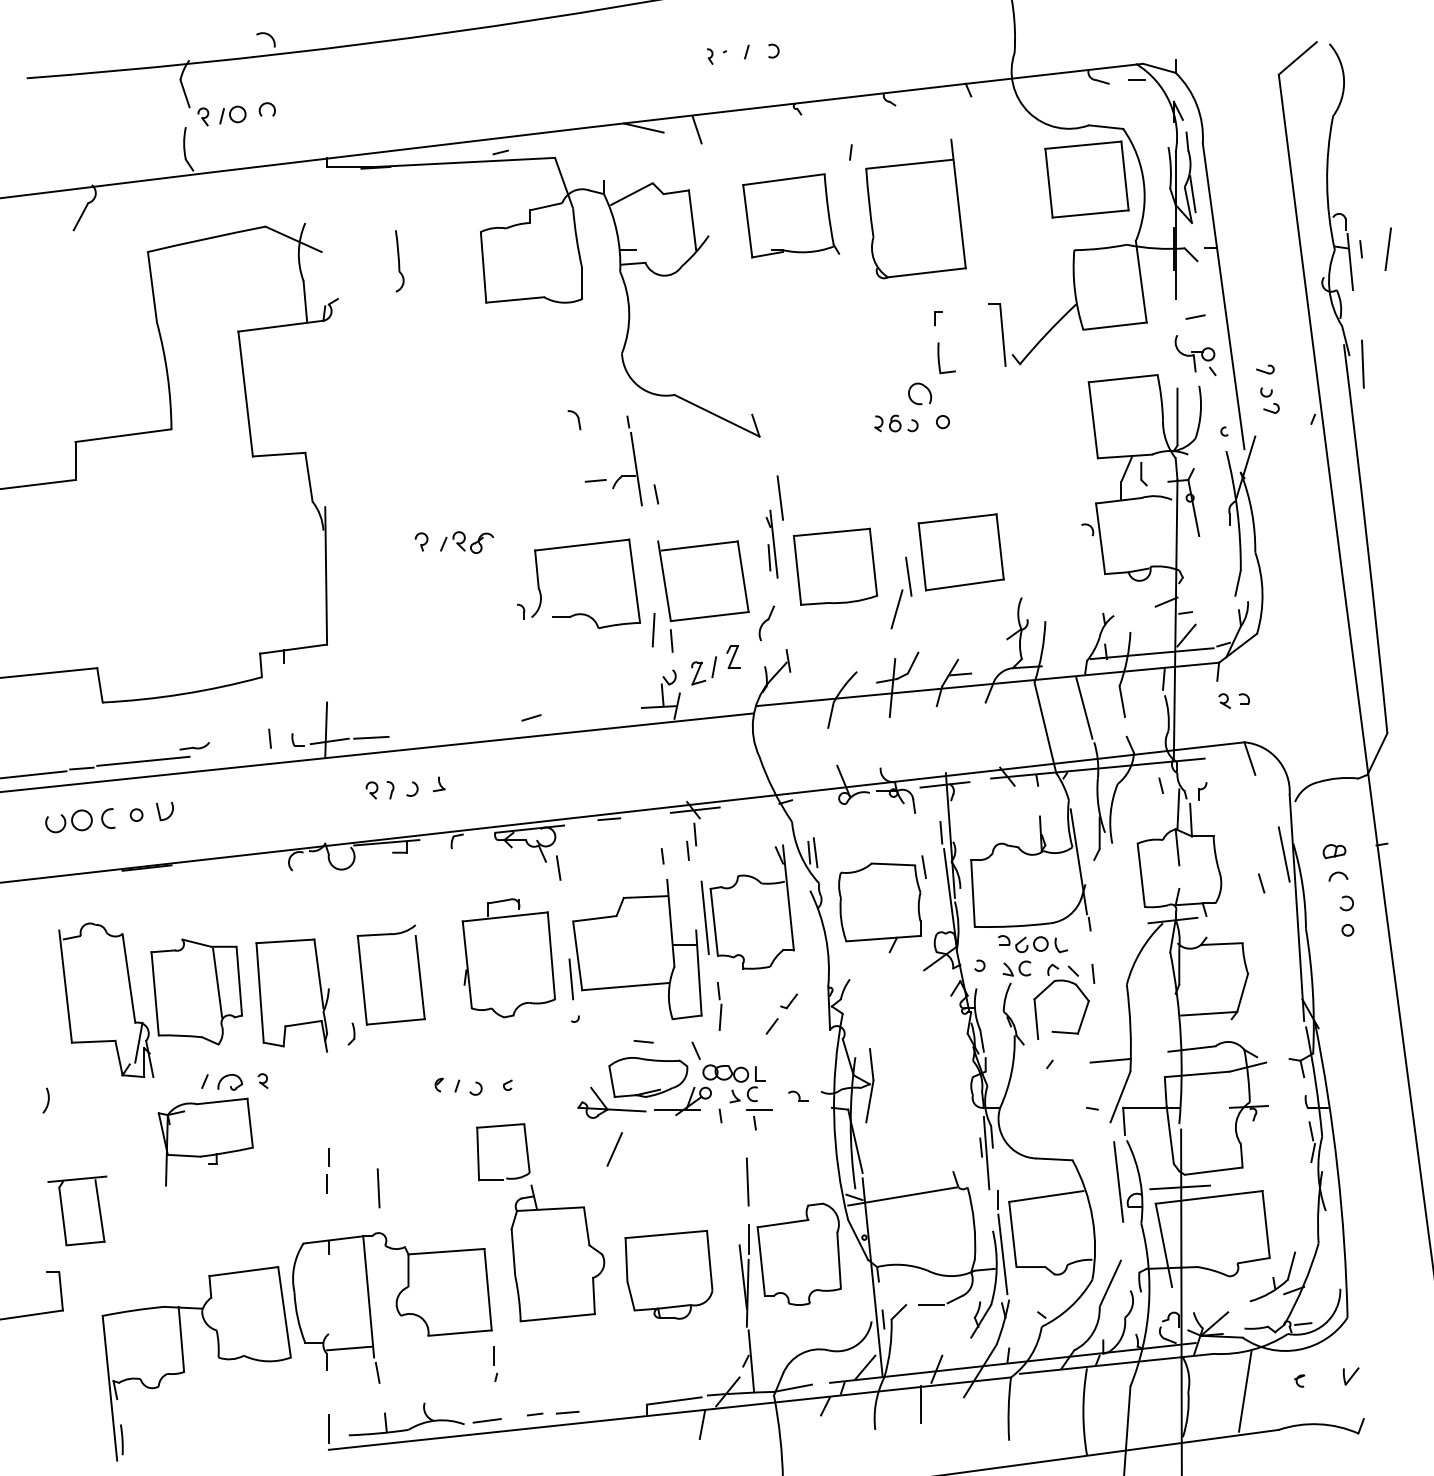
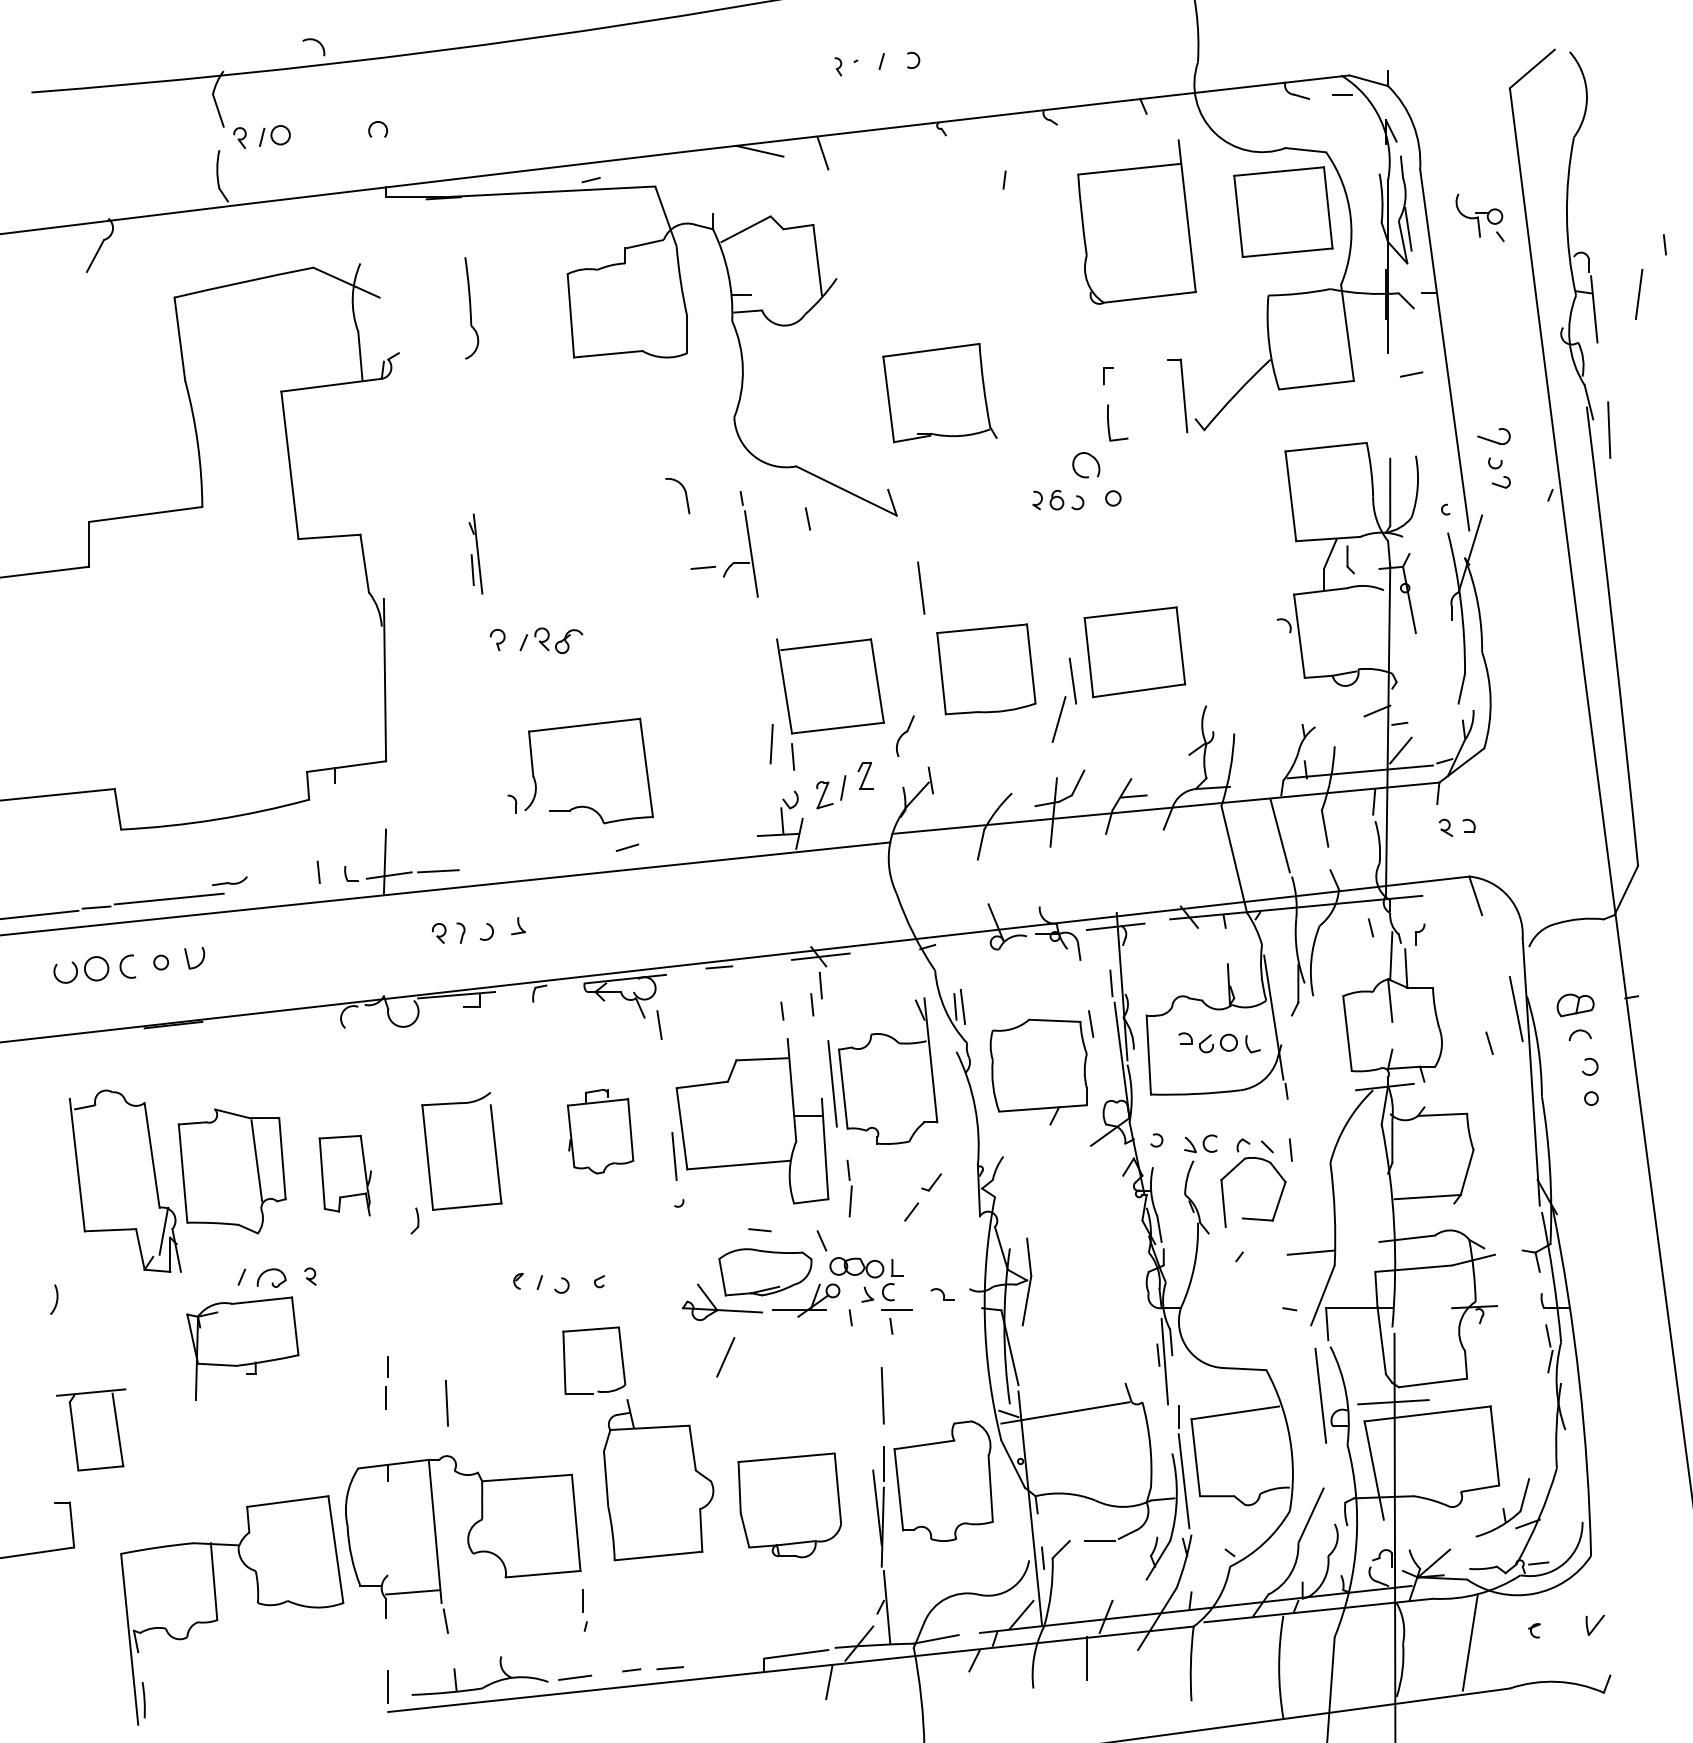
arc: (266, 104) -> (377, 123), moved
part: (915, 208) -> (1136, 221), moved
part: (790, 215) -> (939, 392), moved
line: (1360, 249) -> (1664, 245), moved
part: (399, 261) -> (471, 308), size x1.4
part: (1195, 355) -> (1479, 217), moved
part: (1265, 369) -> (1494, 436), size x1.6
part: (574, 420) -> (678, 496), size x1.6
line: (656, 494) -> (808, 519), moved
part: (771, 543) -> (475, 553), moved
part: (578, 613) -> (580, 805), moved
part: (1334, 851) -> (1575, 1005), size x1.4
part: (1033, 944) -> (1220, 1043), moved
part: (508, 958) -> (600, 1131), size x0.6
part: (292, 995) -> (345, 1175), size x0.6

